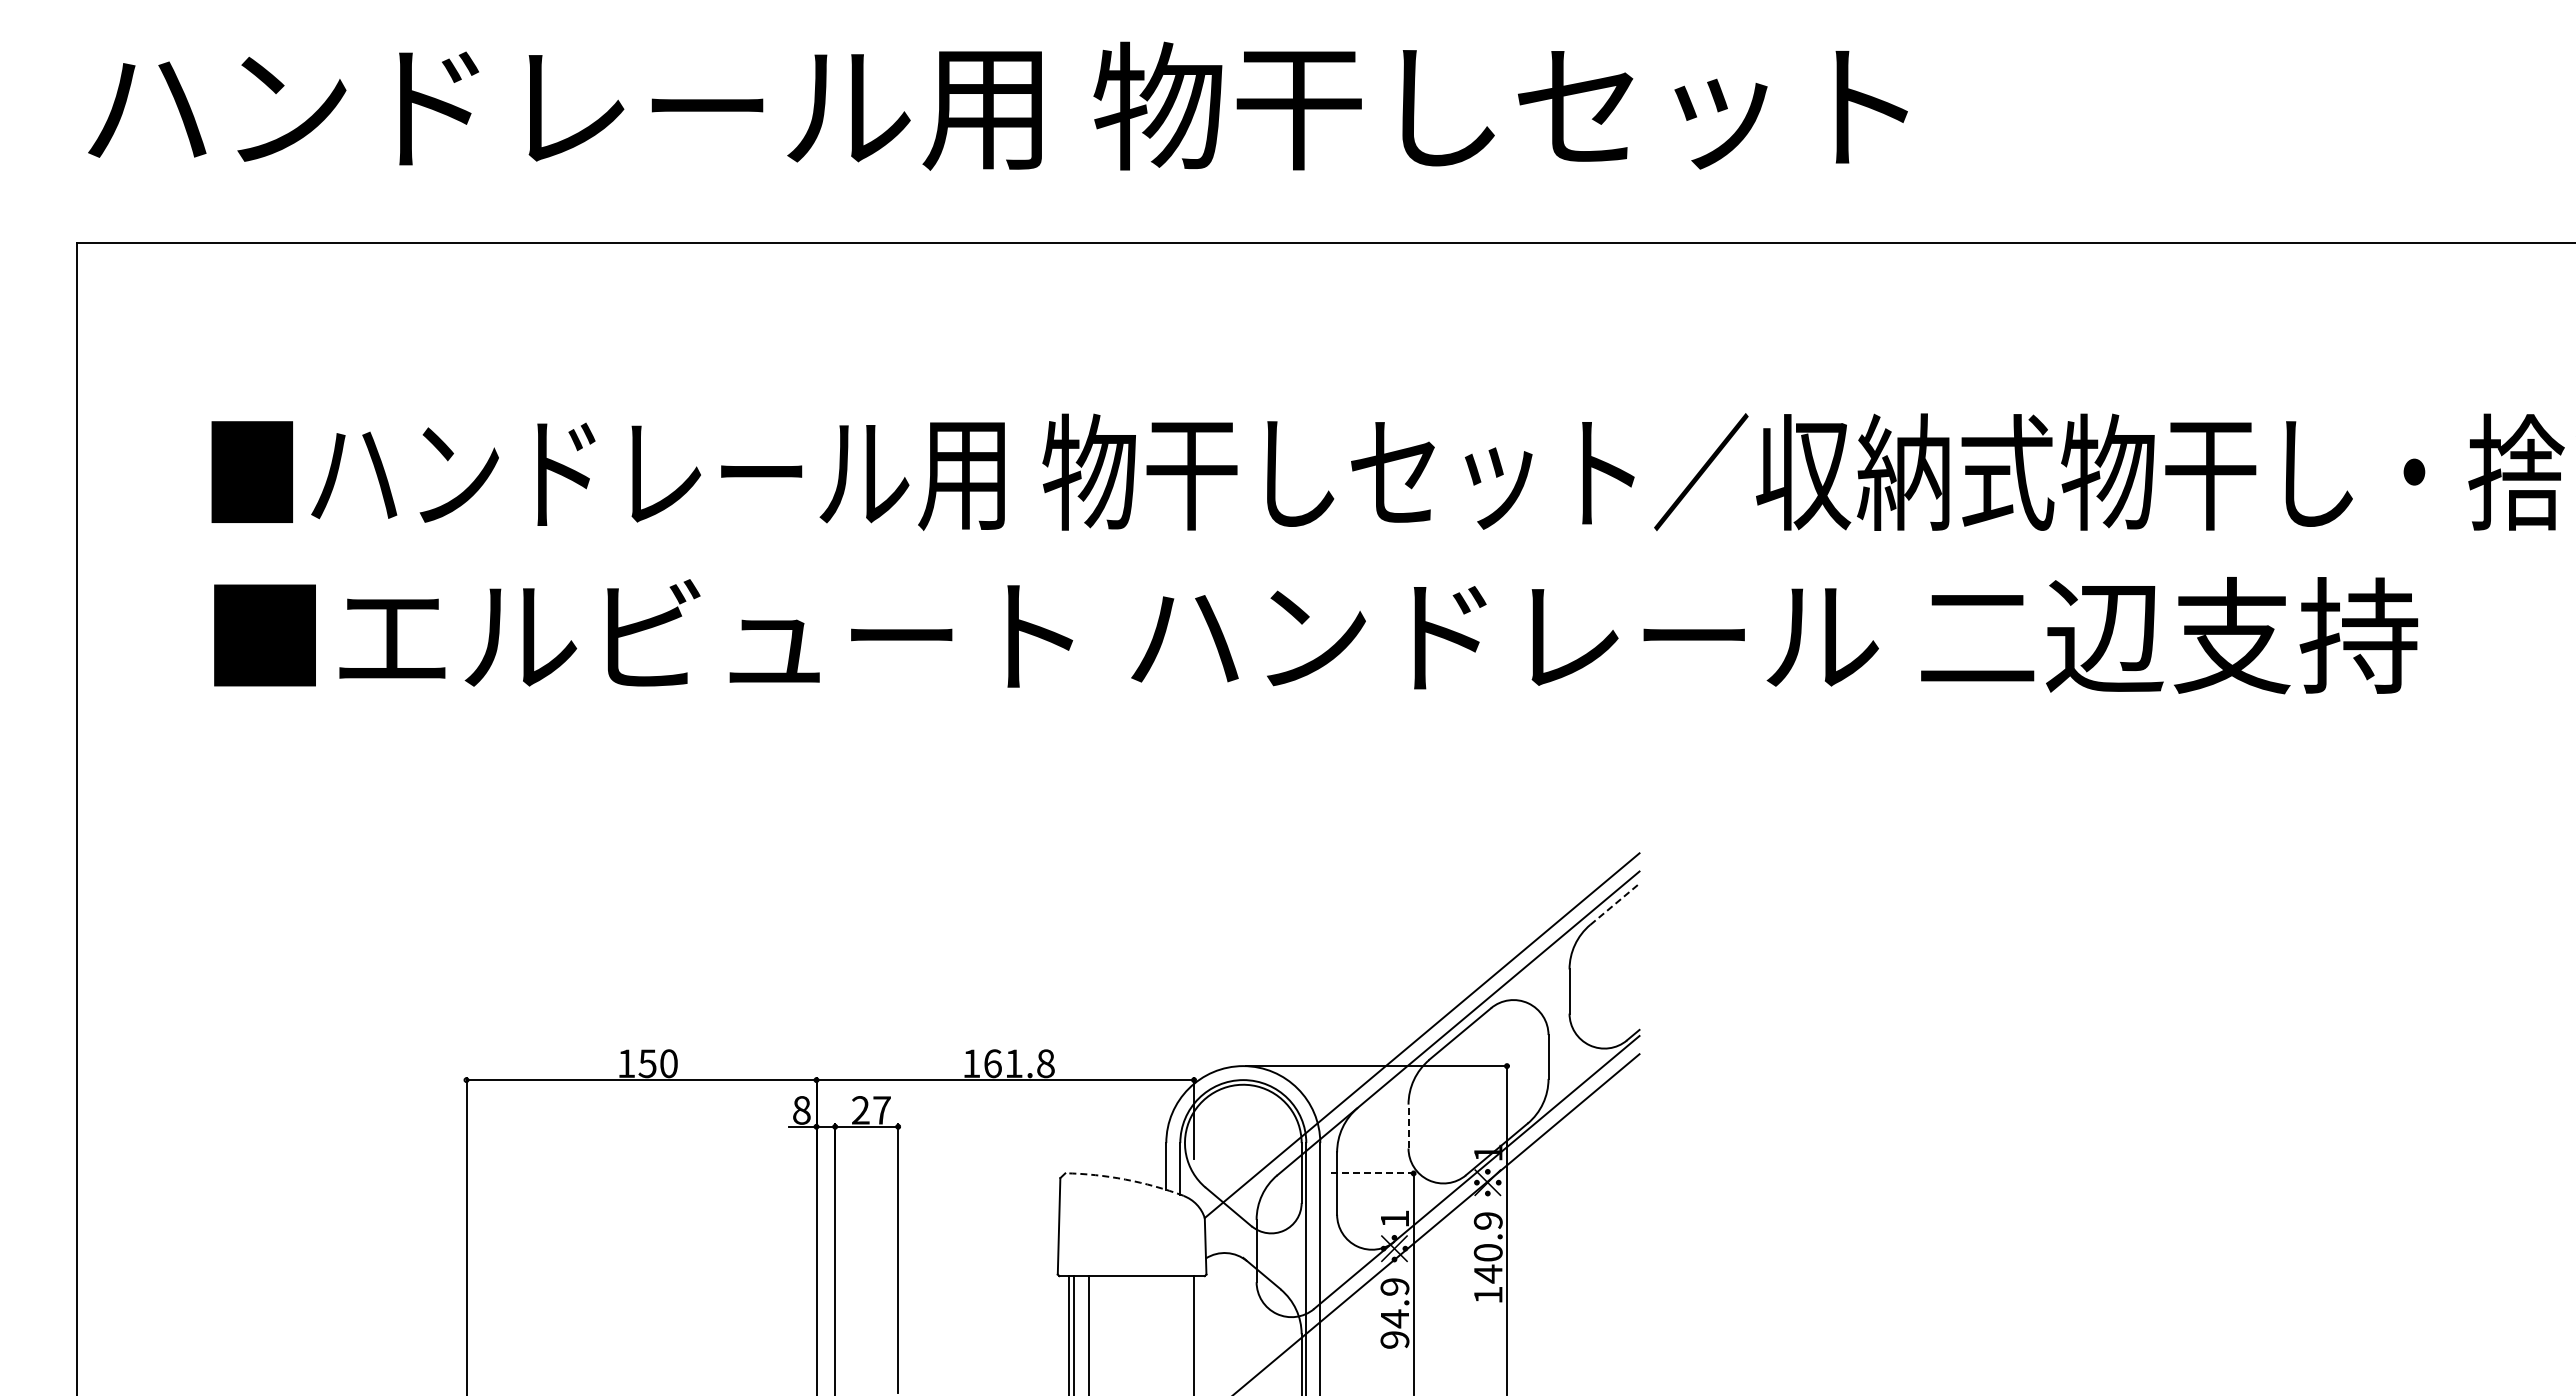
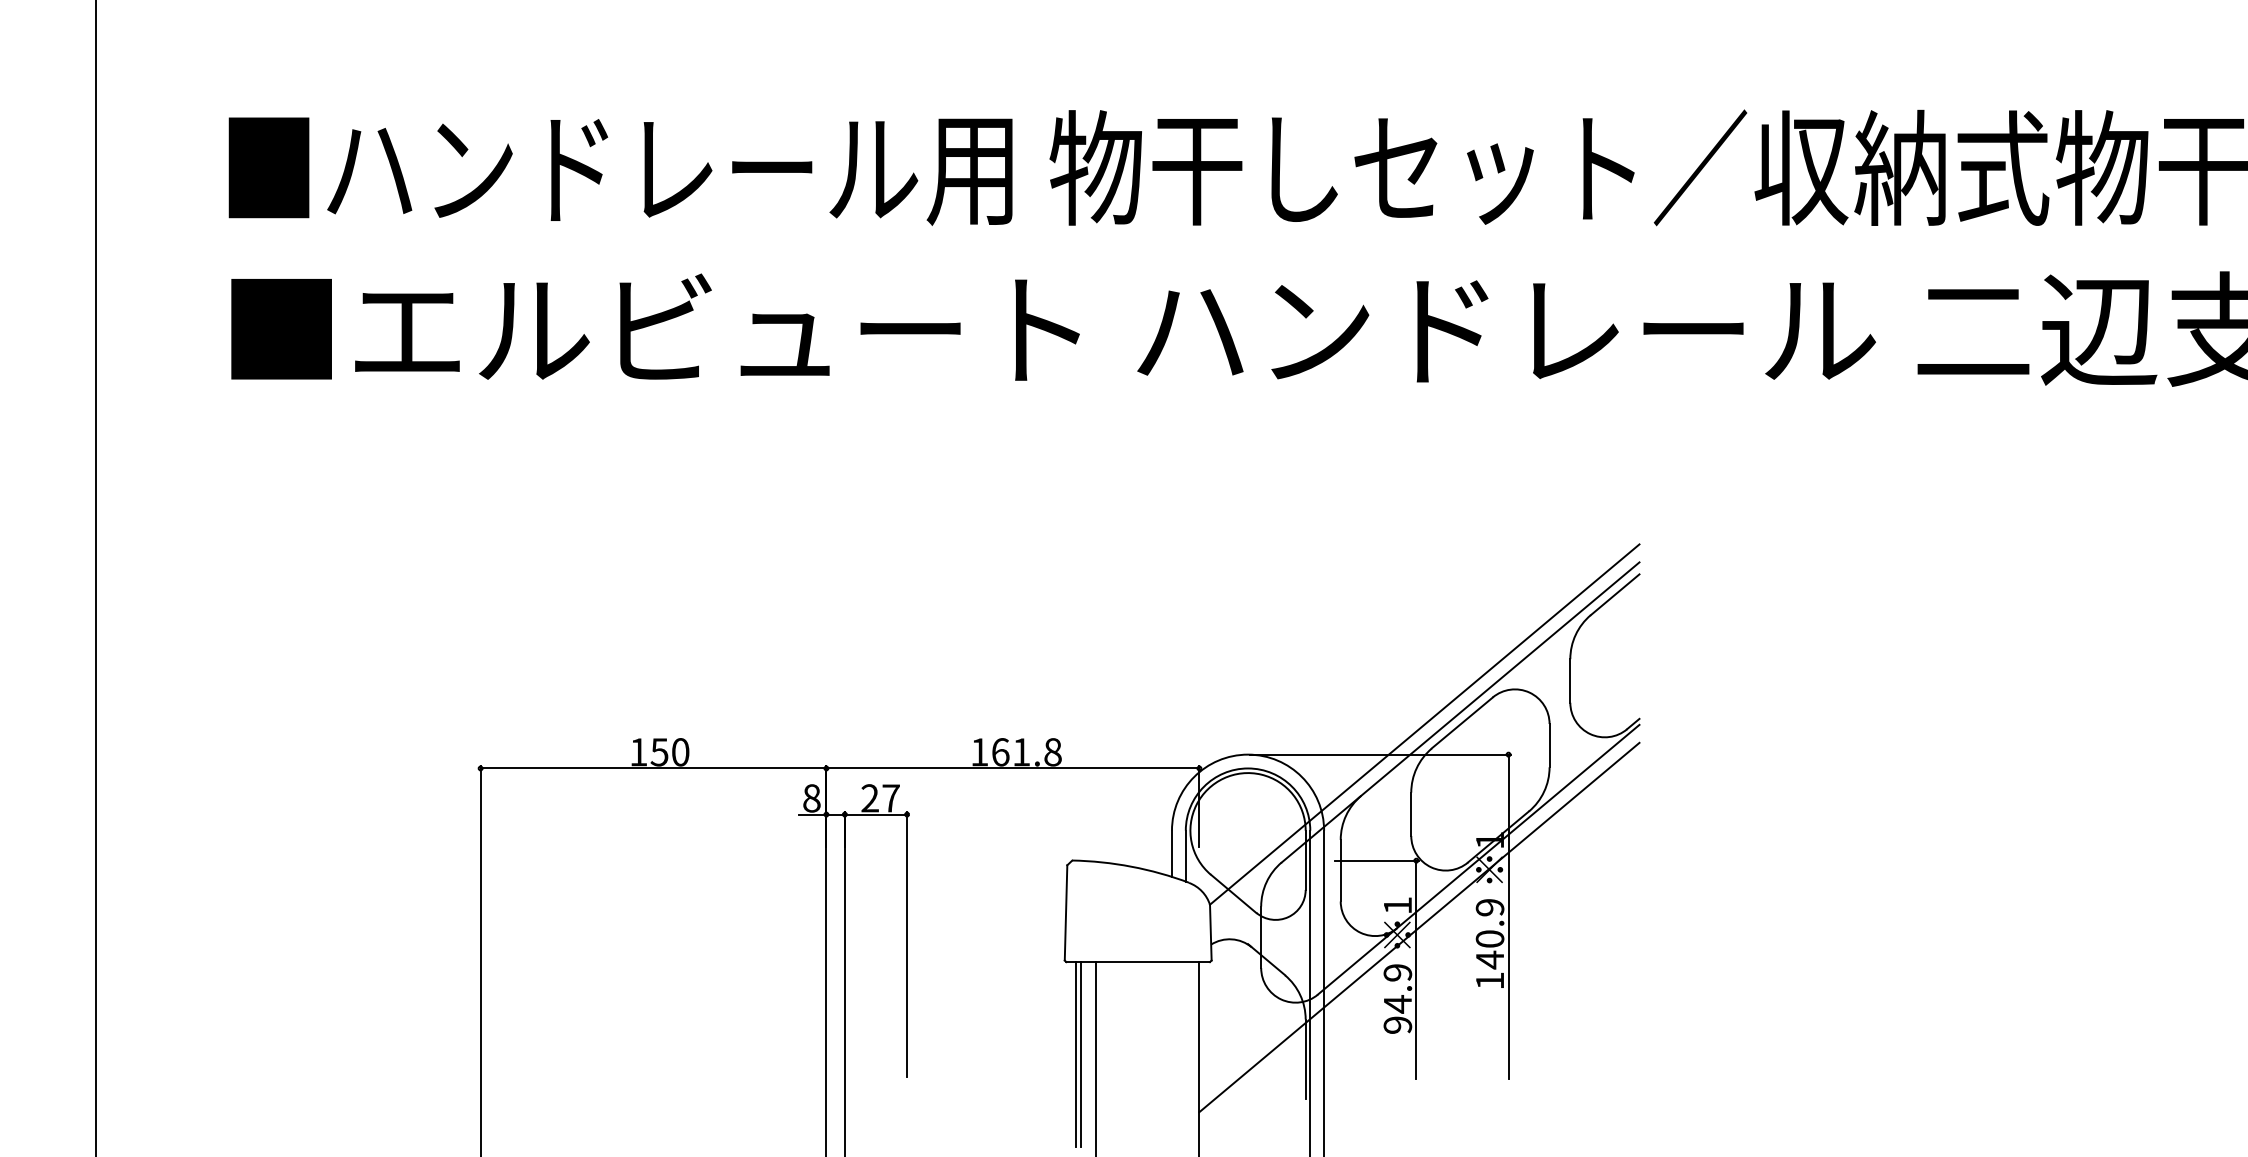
line: (1615, 903) -> (1615, 594), dashed -> solid
line: (1408, 1126) -> (1411, 814), dashed -> solid
line: (1374, 1173) -> (1377, 860), dashed -> solid
arc: (1125, 1179) -> (1131, 866), dashed -> solid

